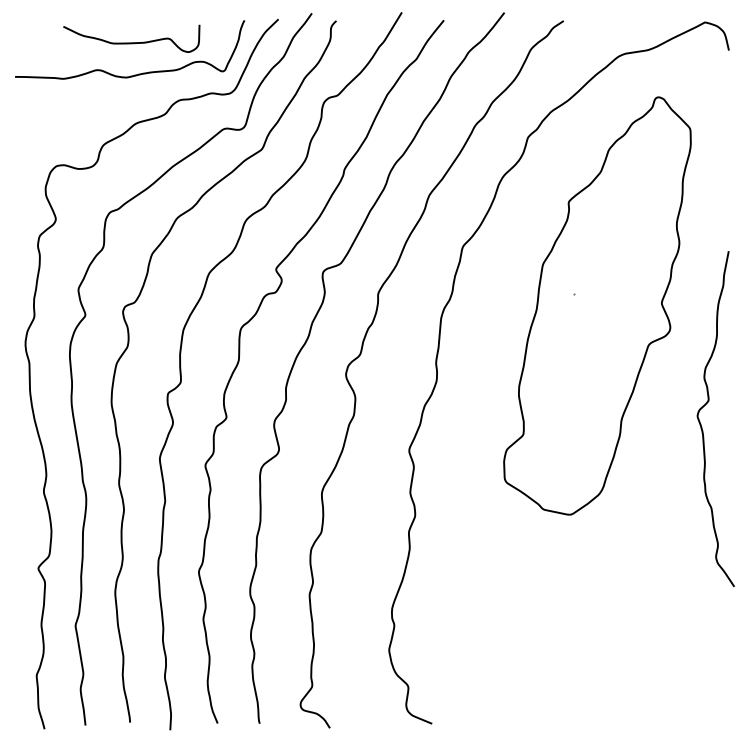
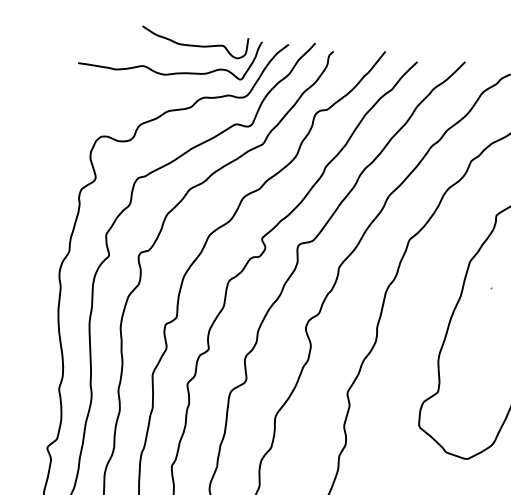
curve: (131, 42) -> (193, 45), moved

